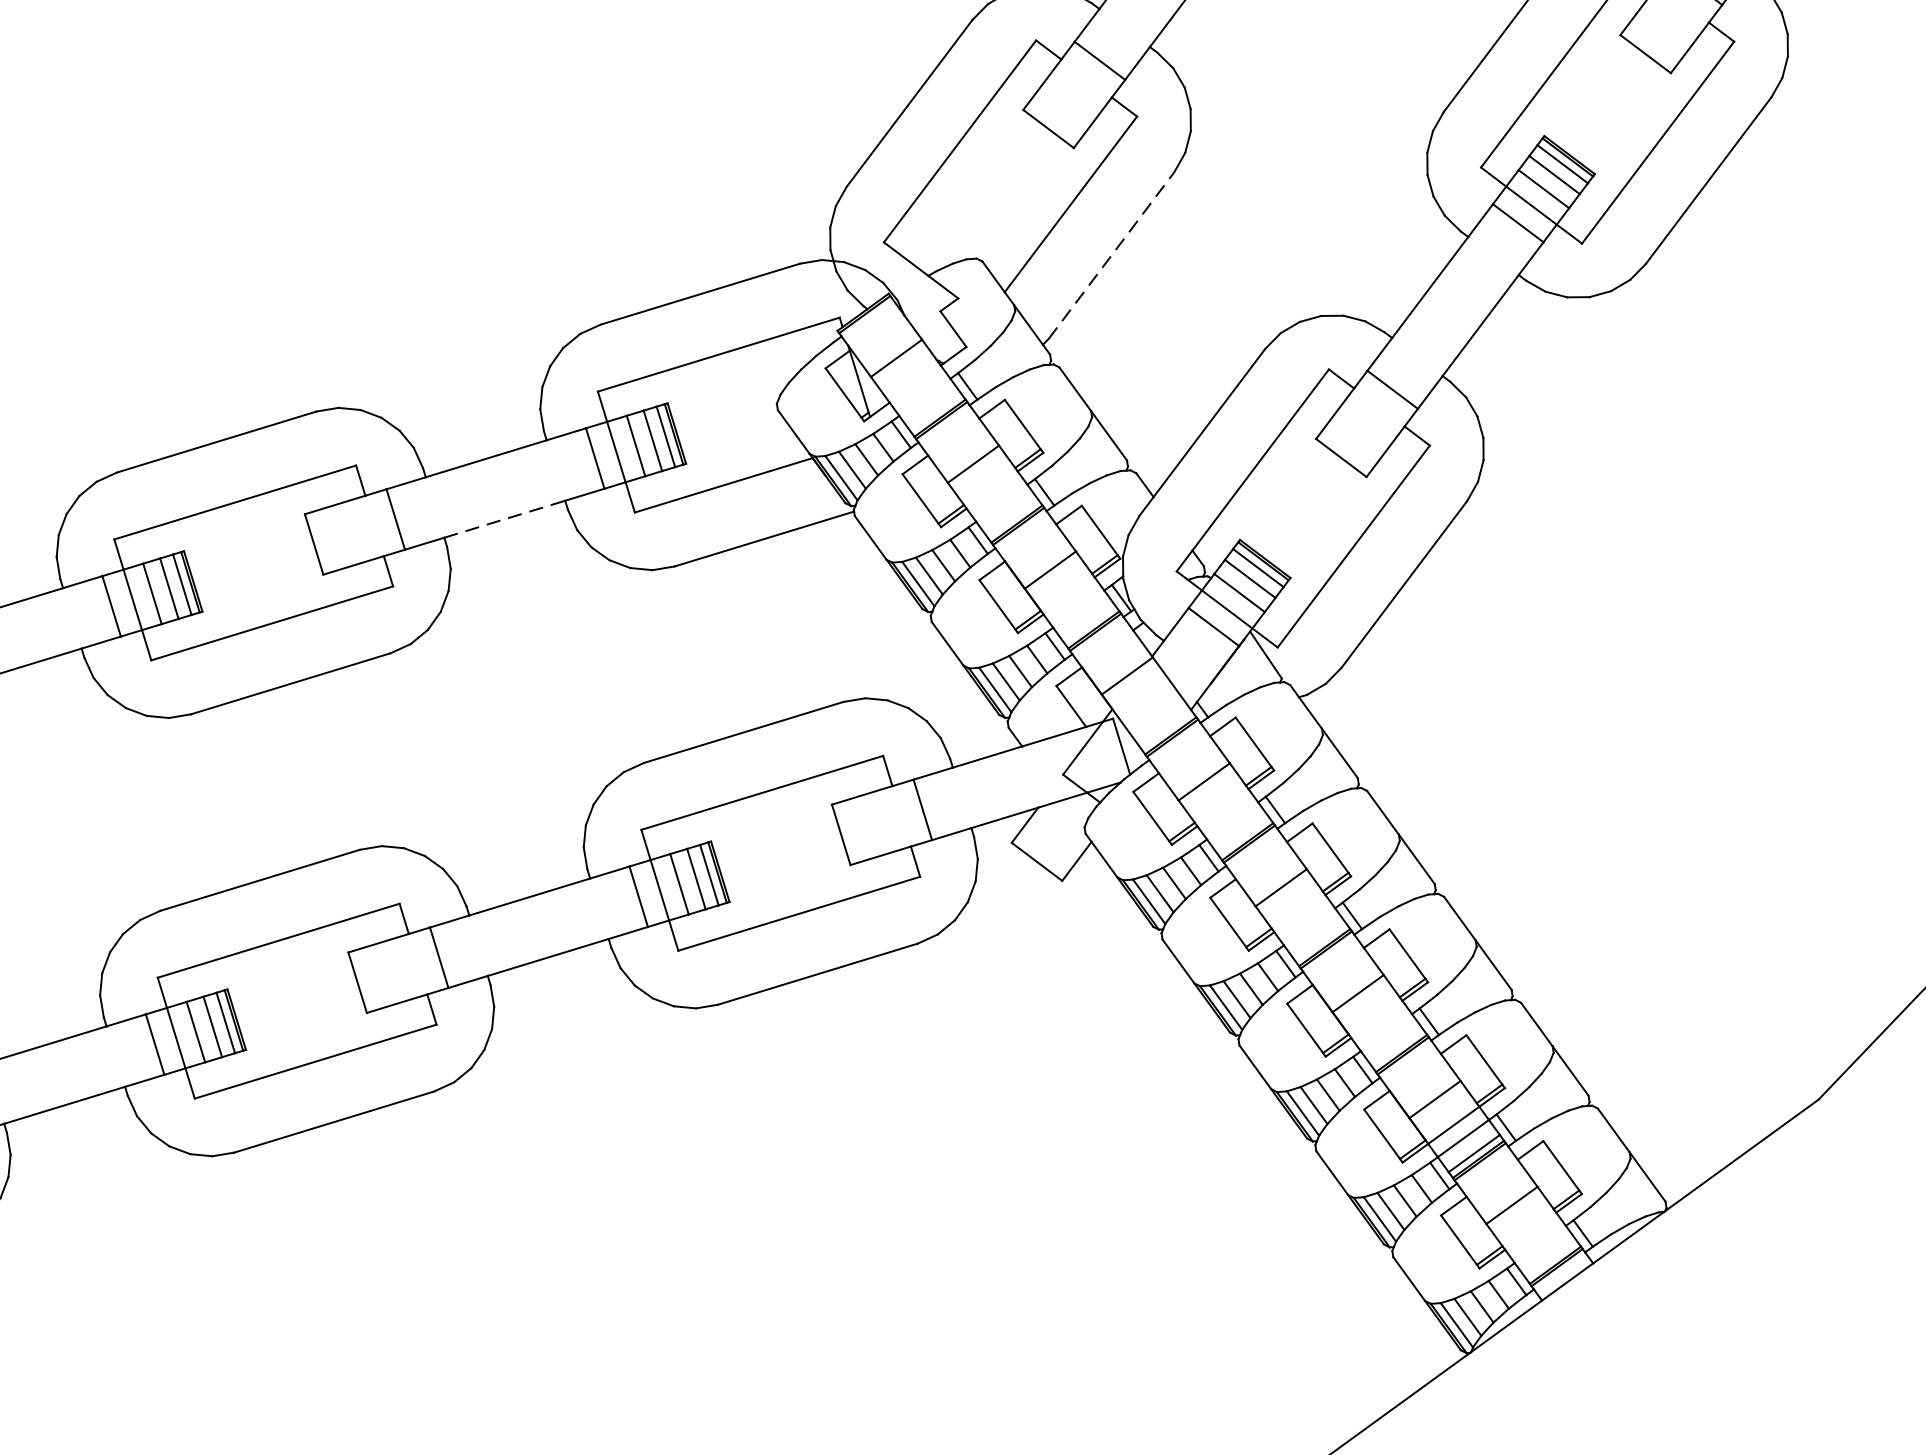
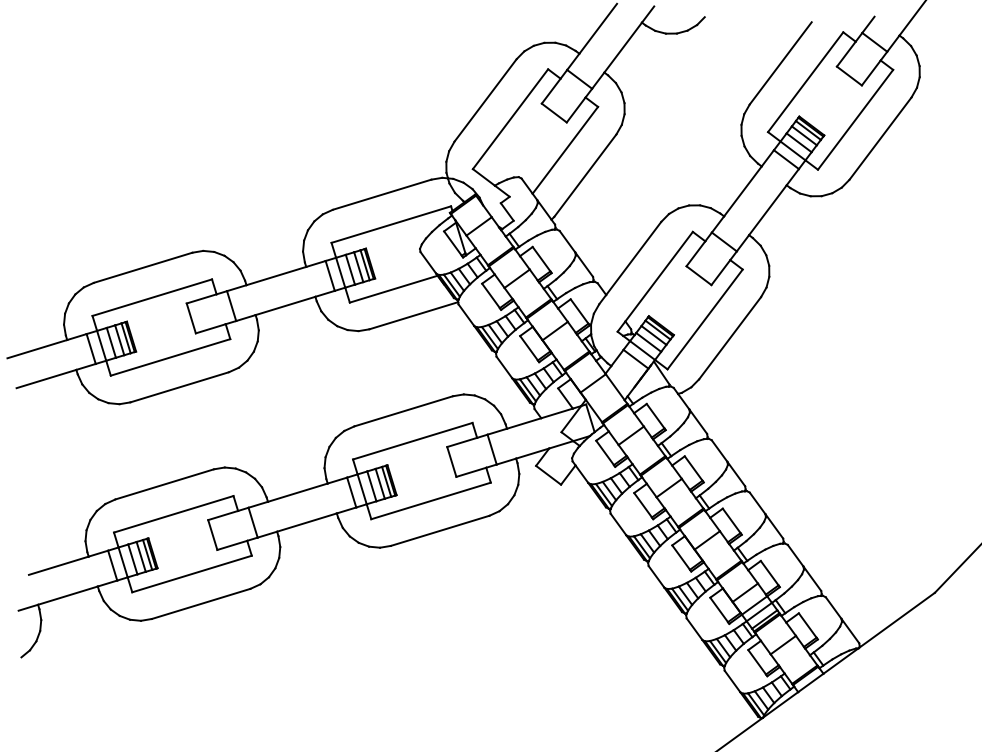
line: (1111, 255) -> (585, 175), dashed -> solid
line: (504, 518) -> (285, 305), dashed -> solid

